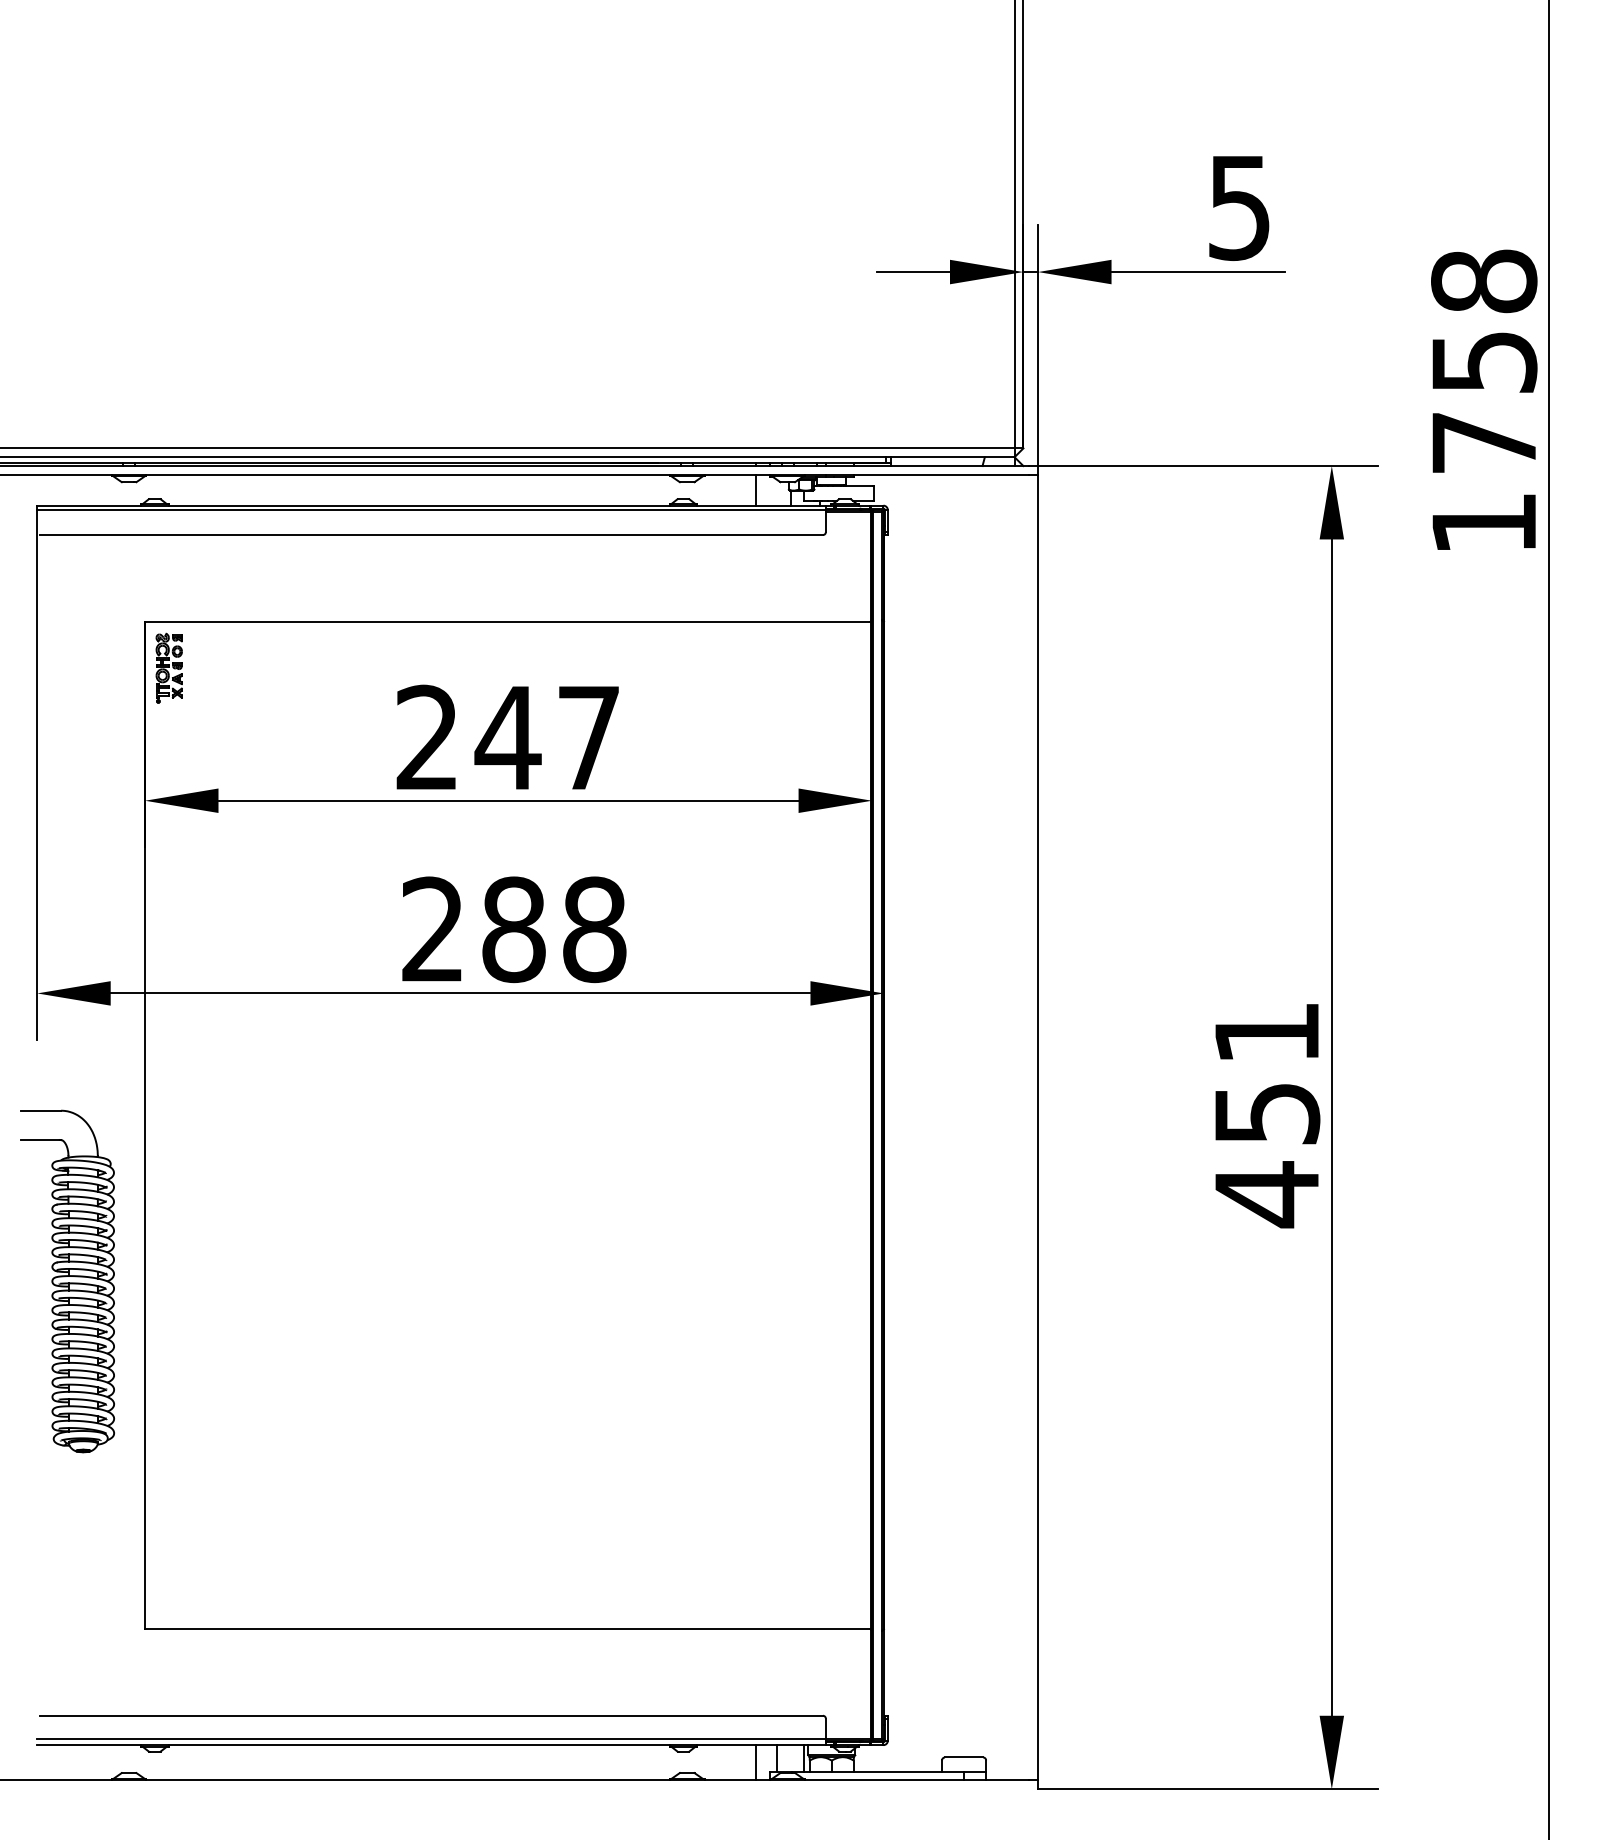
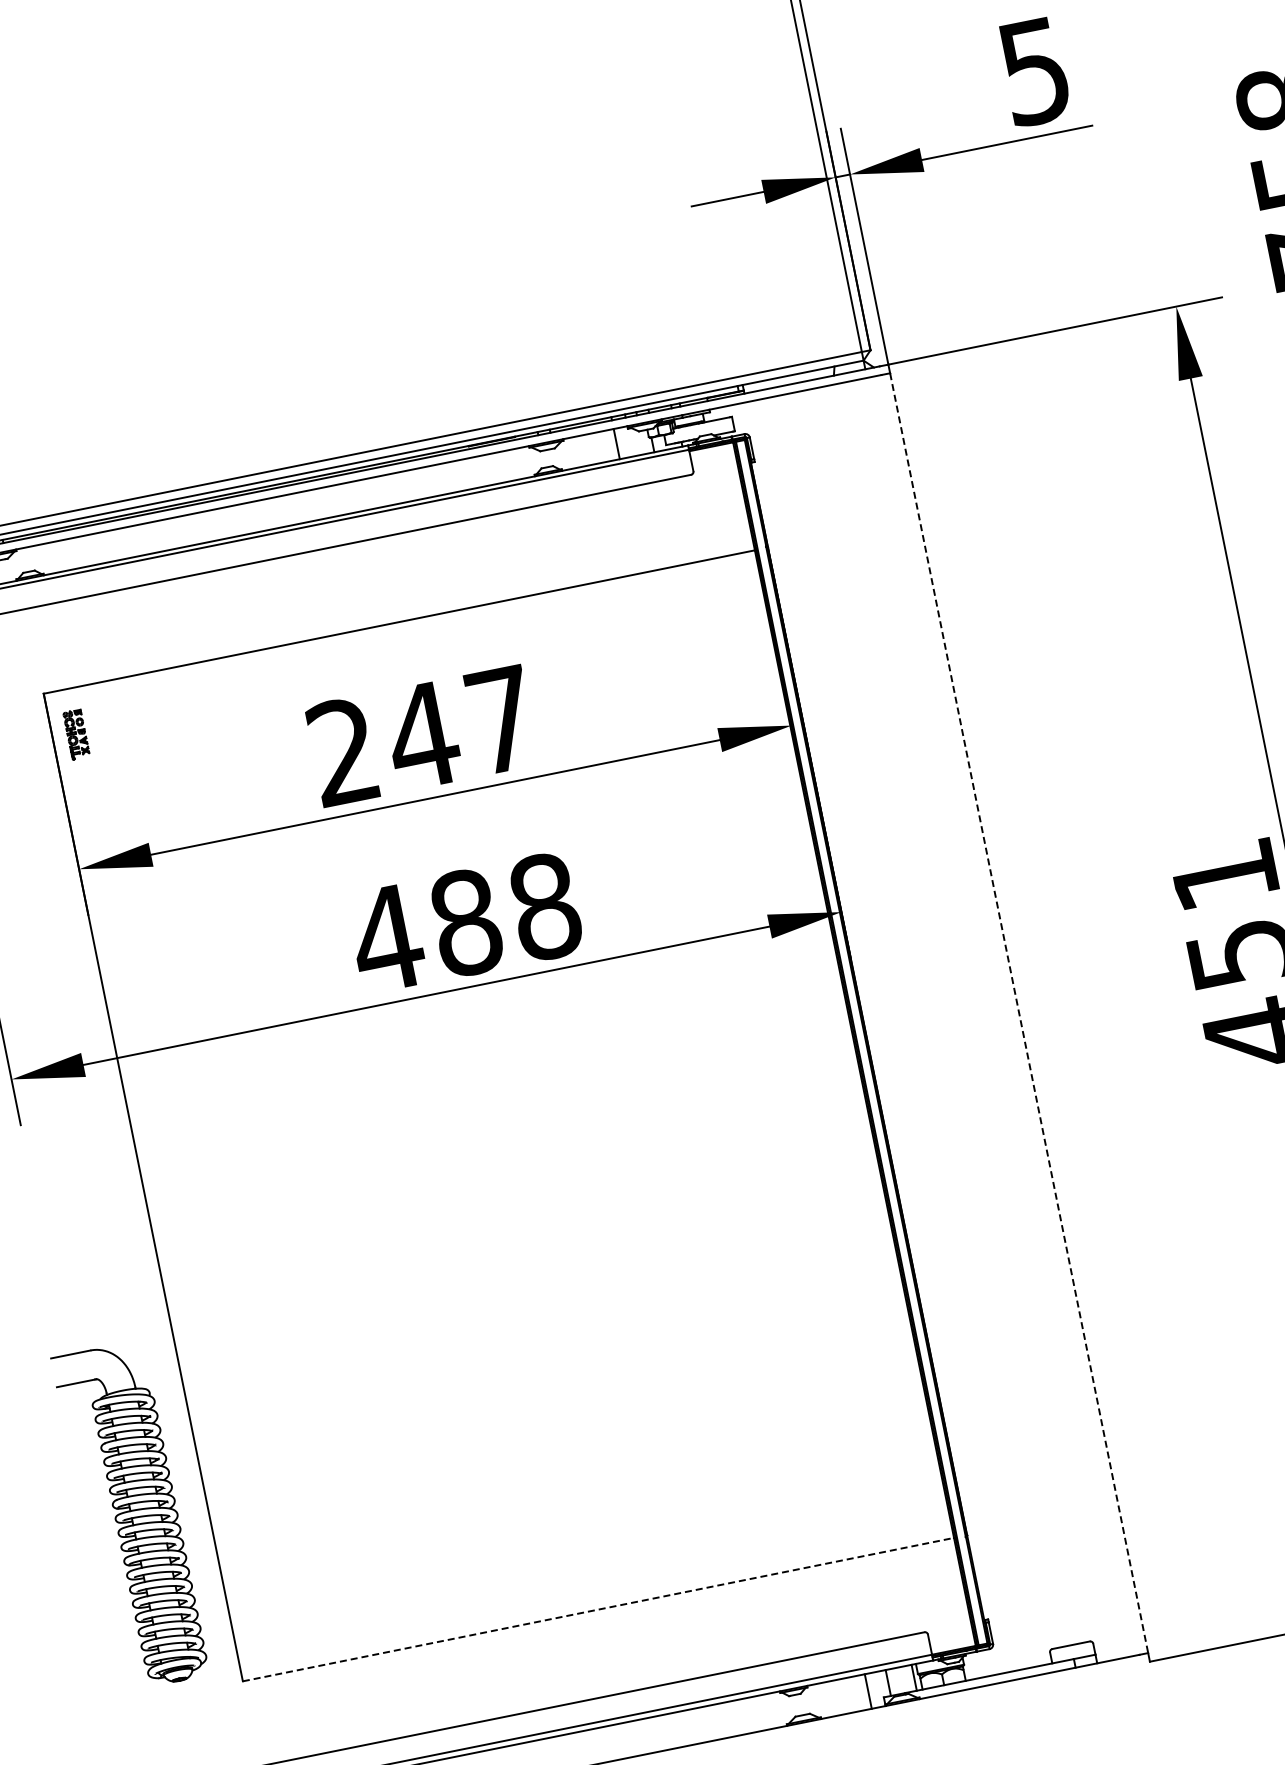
part: (168, 667) -> (75, 734), size x0.7
text: (432, 928) -> (386, 937), 288 -> 488
line: (1038, 1127) -> (1019, 1012), solid -> dashed
part: (67, 1281) -> (130, 1516), moved
line: (507, 1629) -> (598, 1610), solid -> dashed

